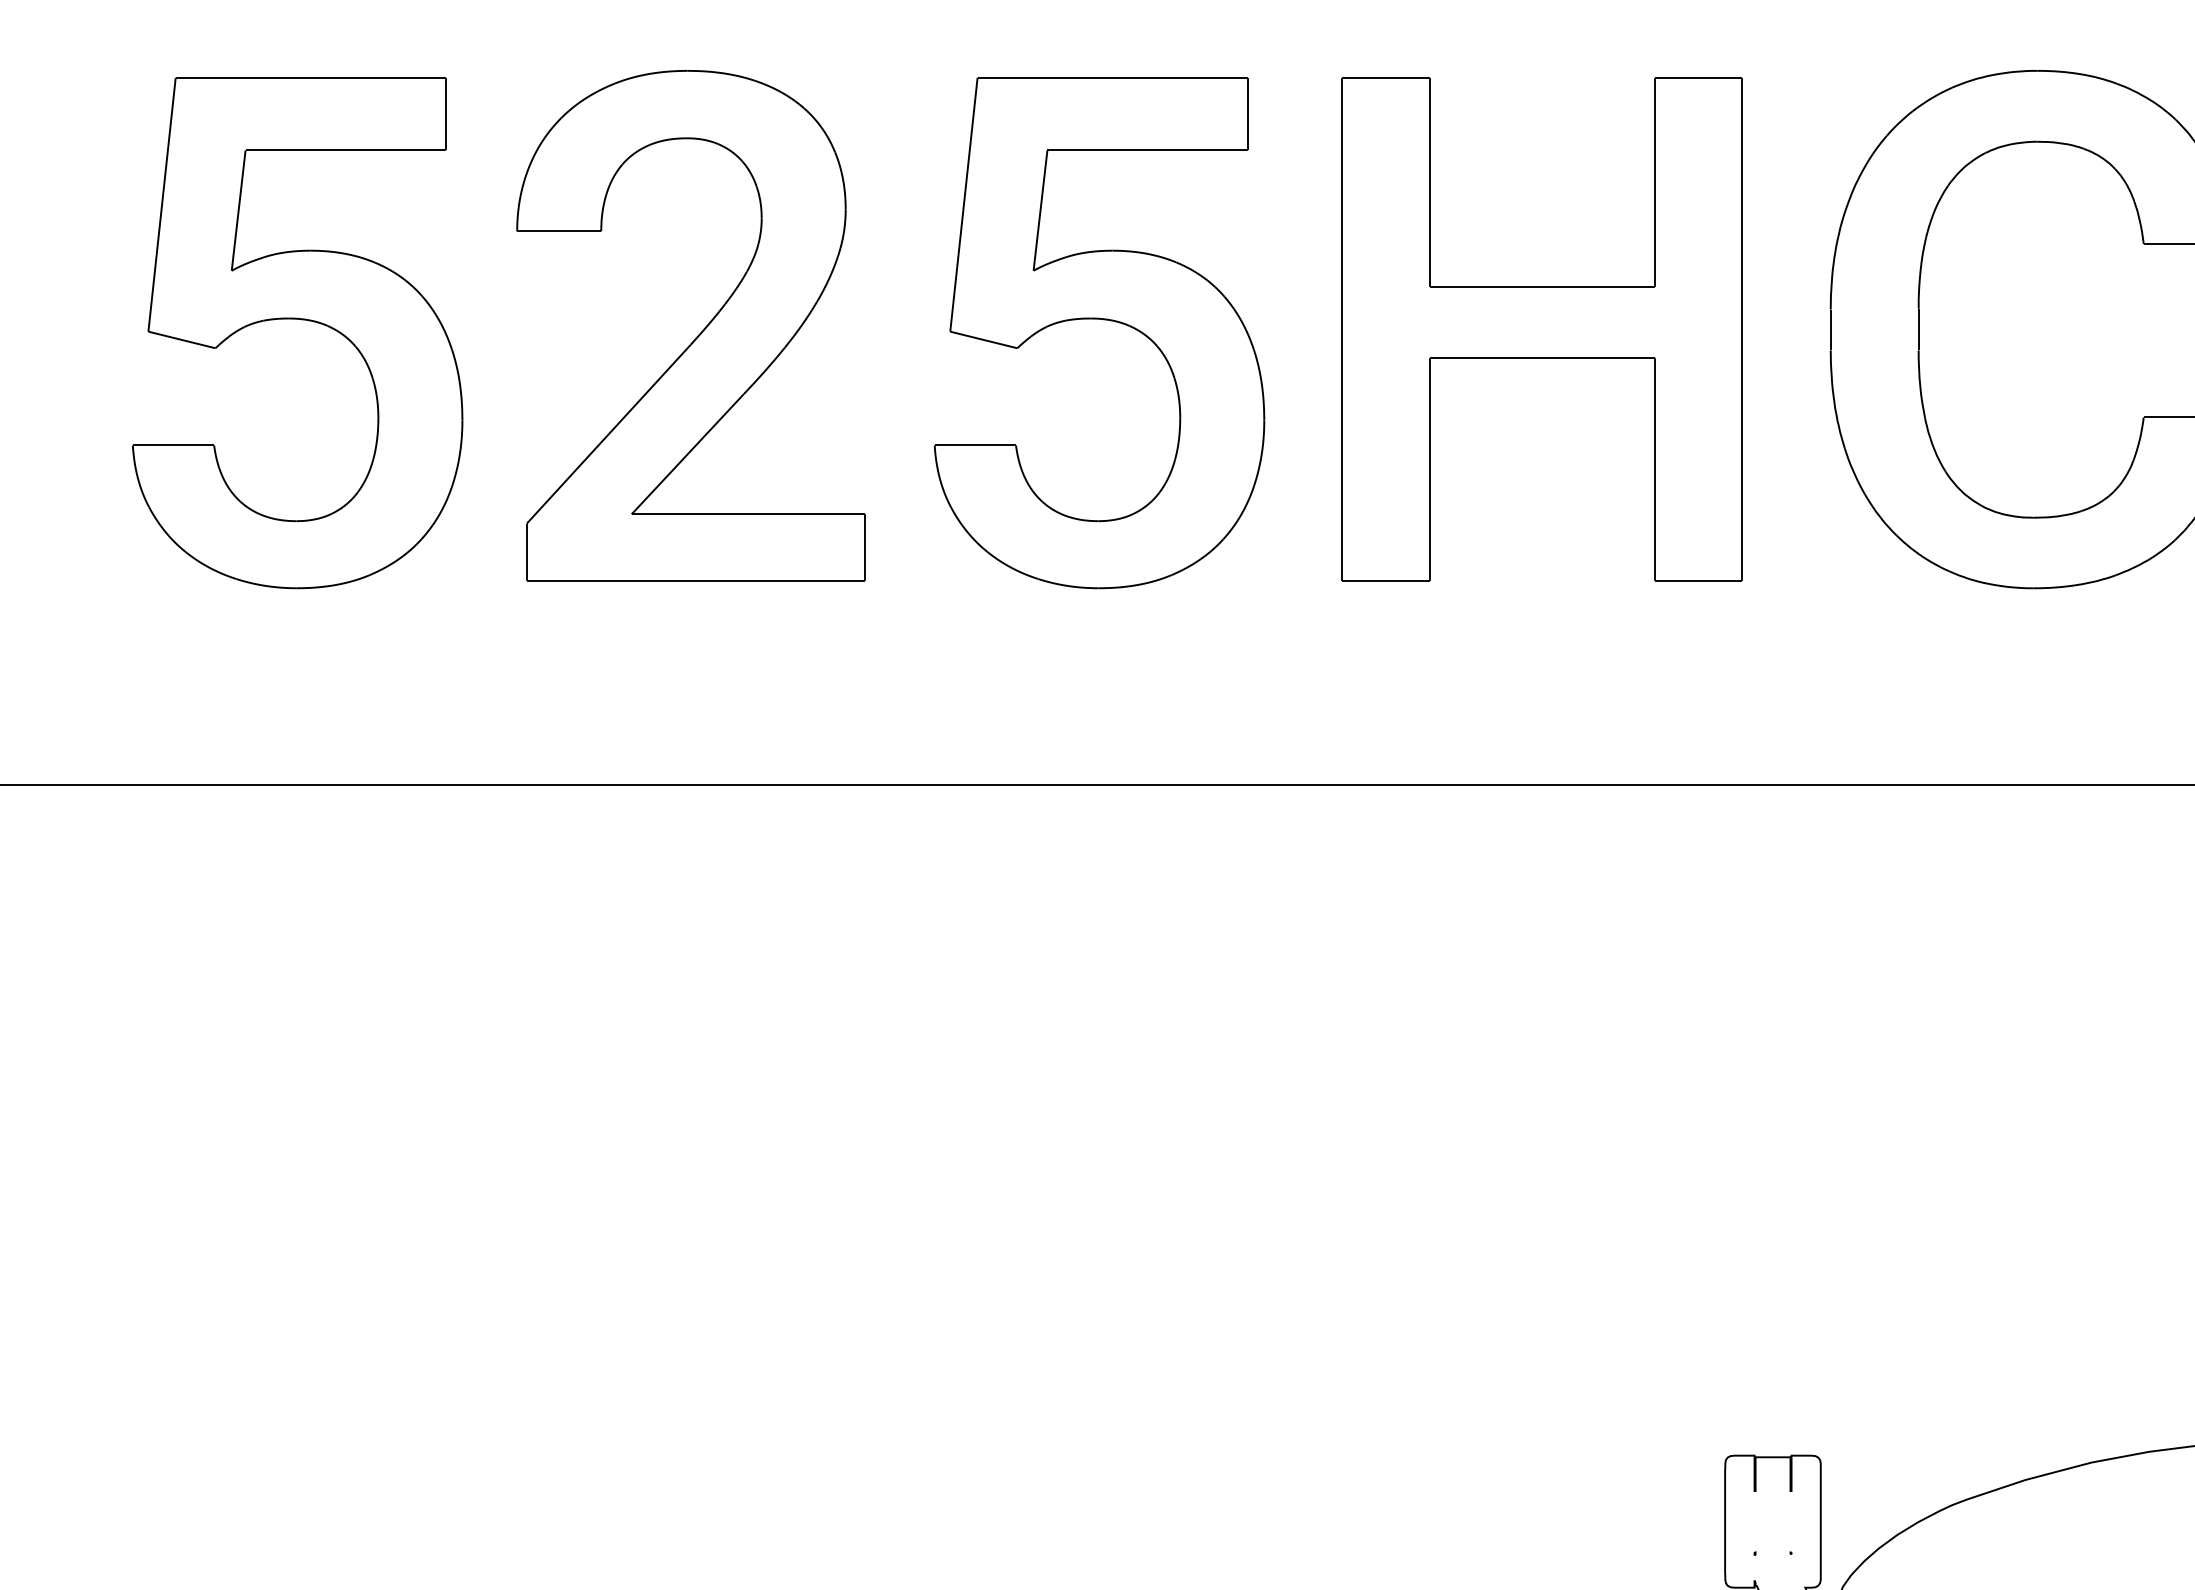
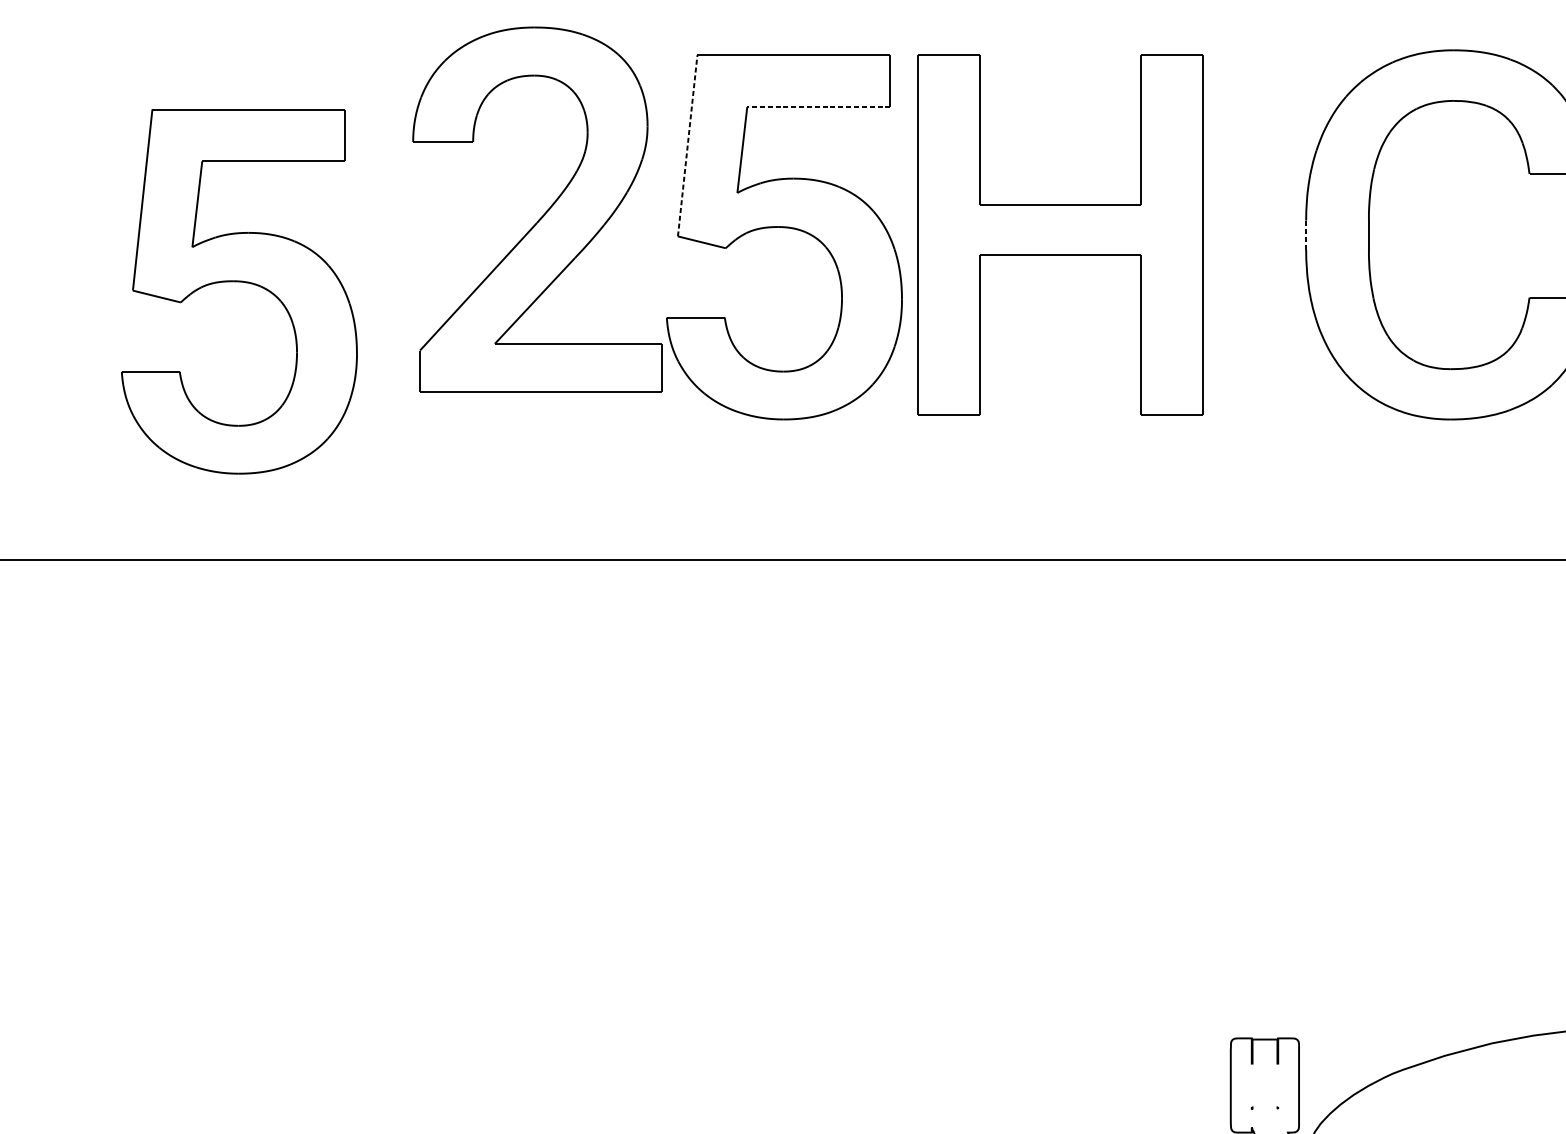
line: (1147, 150) -> (818, 107), solid -> dashed
line: (963, 204) -> (687, 145), solid -> dashed
part: (301, 320) -> (242, 282), moved
part: (1541, 329) -> (1059, 234), moved
line: (1830, 329) -> (1305, 234), solid -> dashed
part: (699, 333) -> (543, 214), moved

